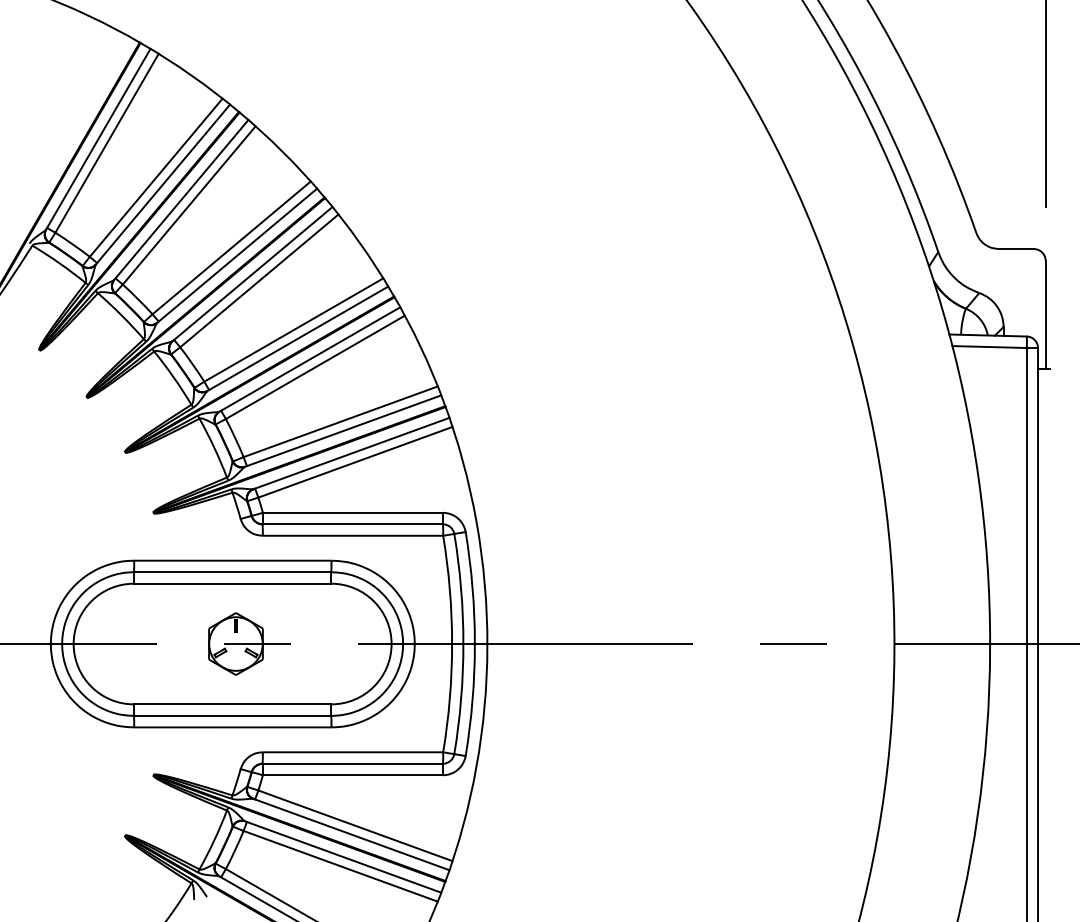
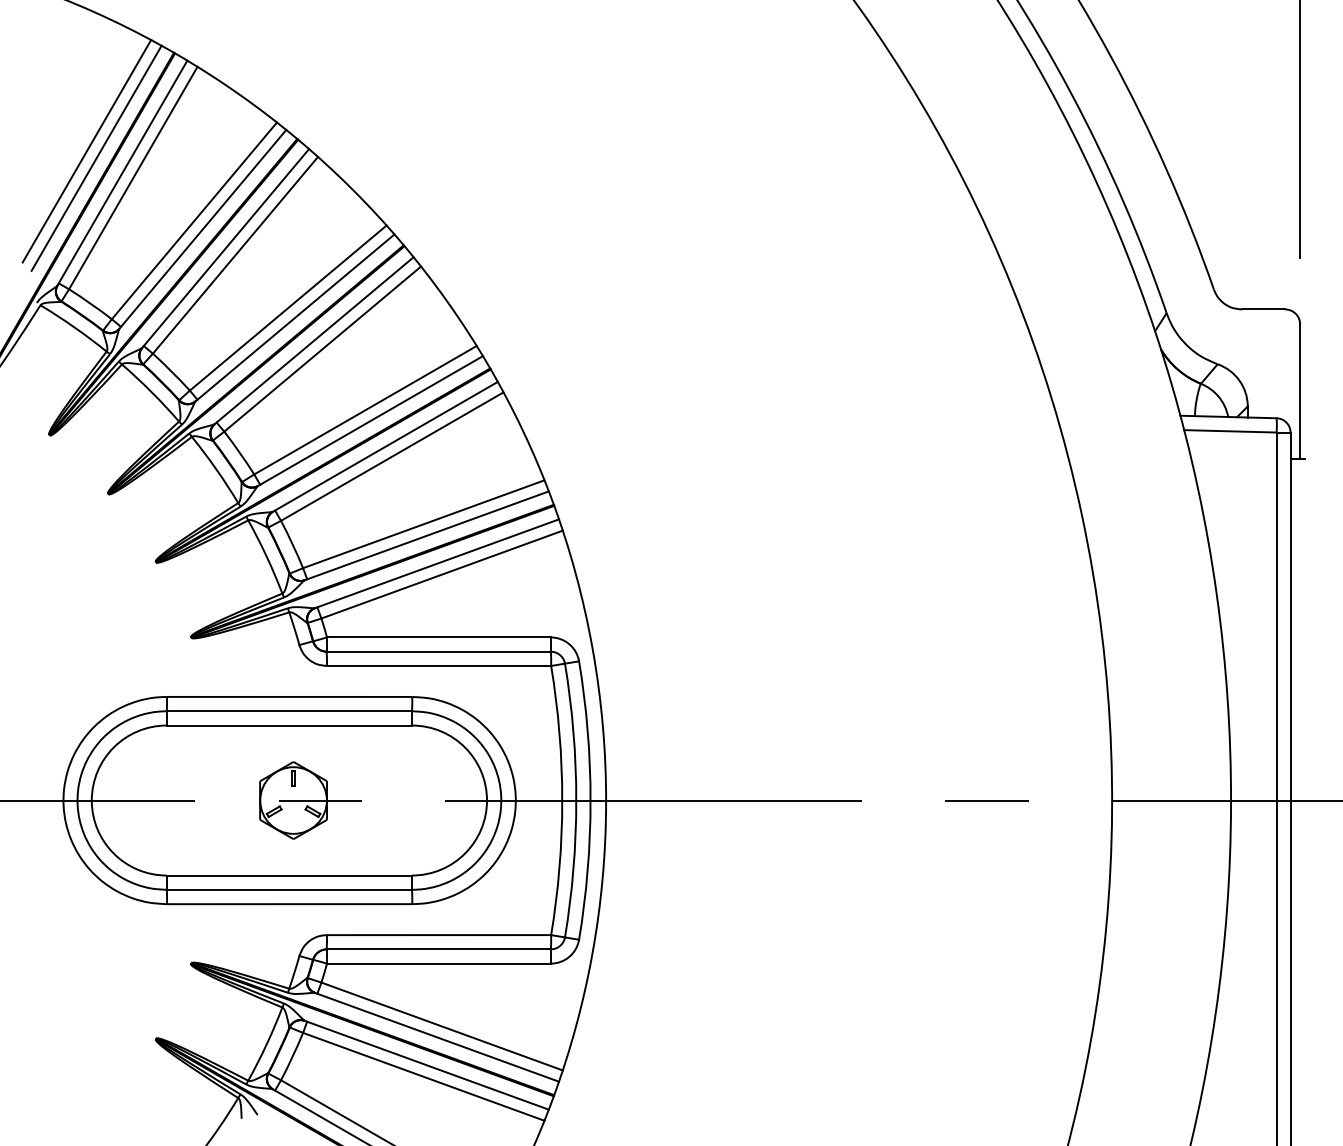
line: (69, 121) -> (86, 150), added
line: (77, 126) -> (96, 157), added

